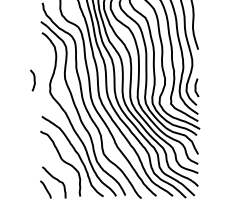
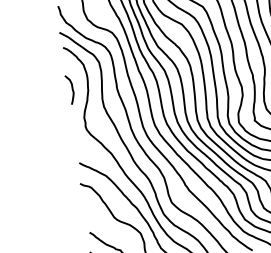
curve: (33, 80) -> (71, 89), moved

